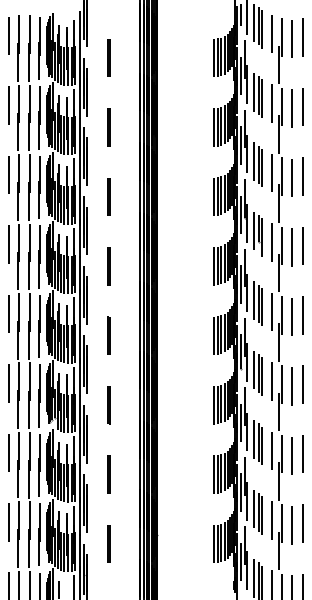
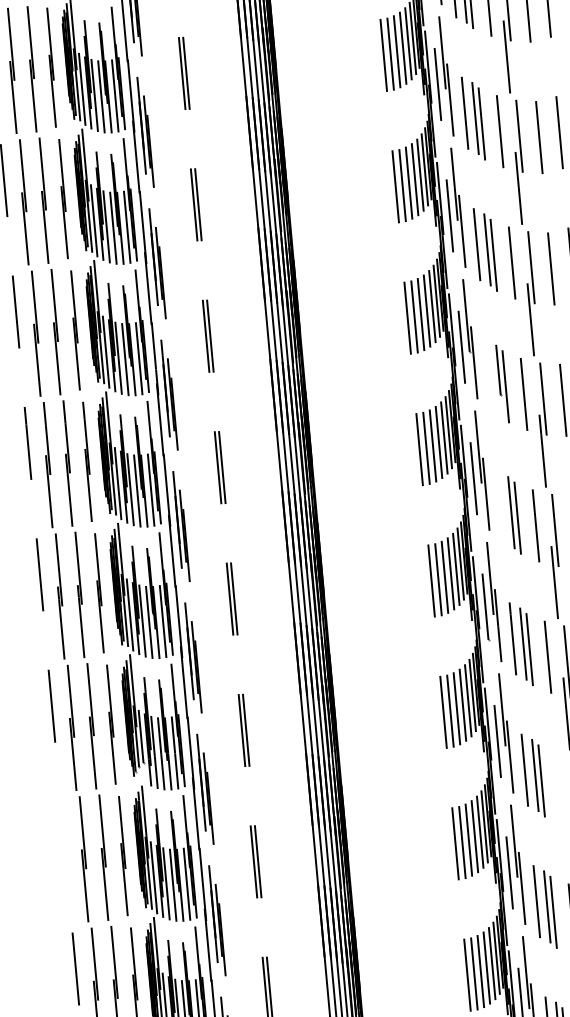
line: (254, 230) -> (489, 374), removed
line: (254, 300) -> (501, 507), removed
line: (271, 450) -> (559, 788), removed
line: (9, 452) -> (64, 836), removed

